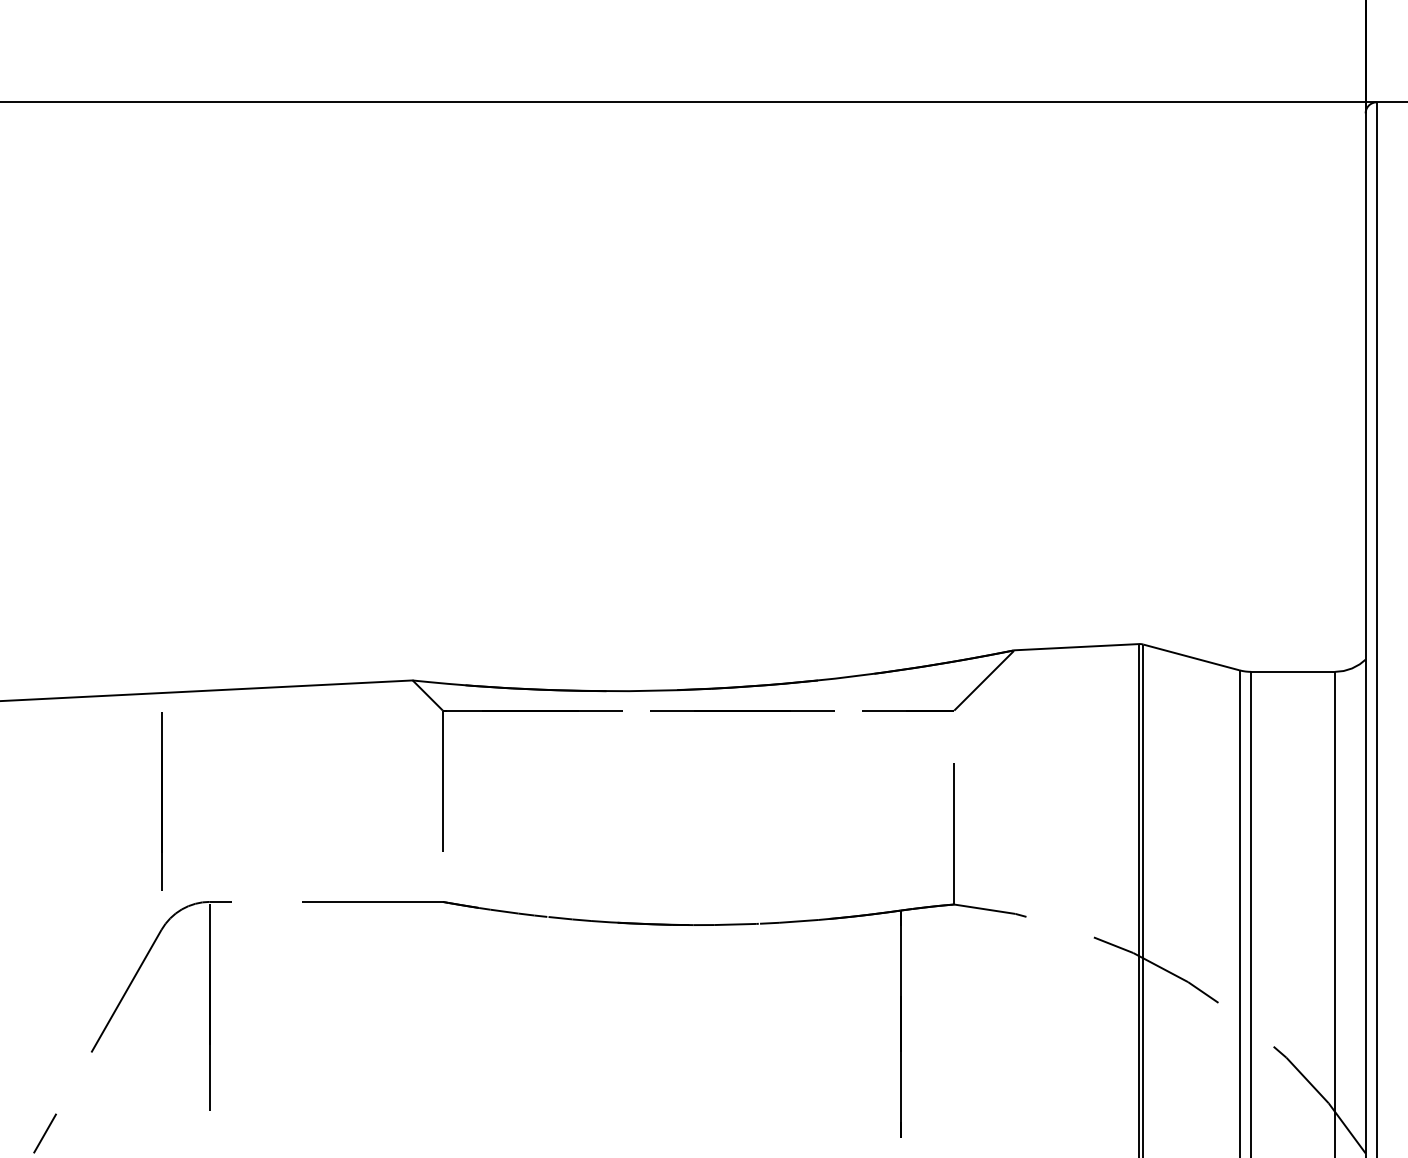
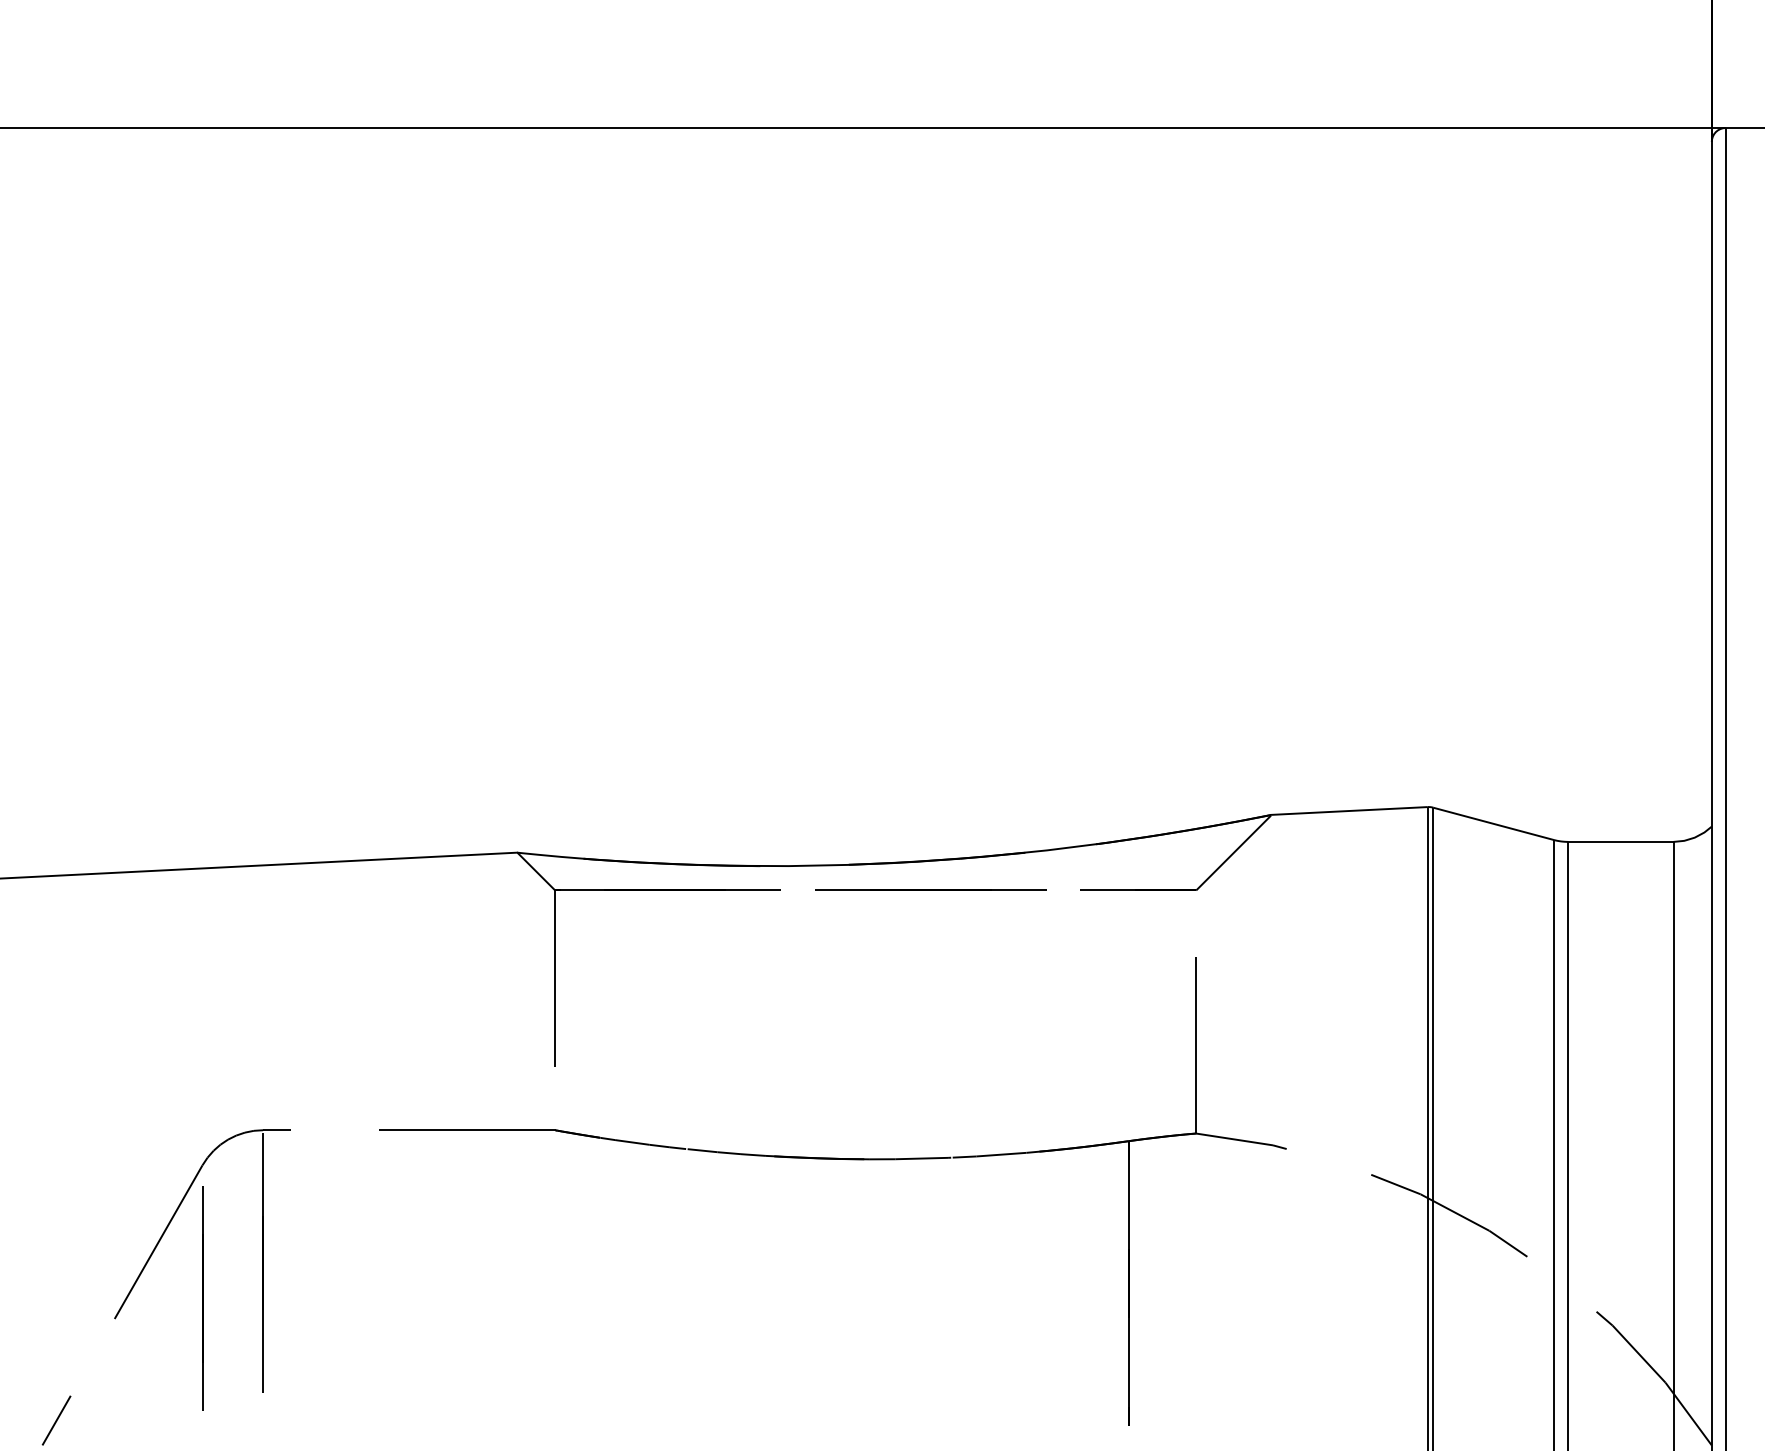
line: (161, 801) -> (202, 1298), moved

